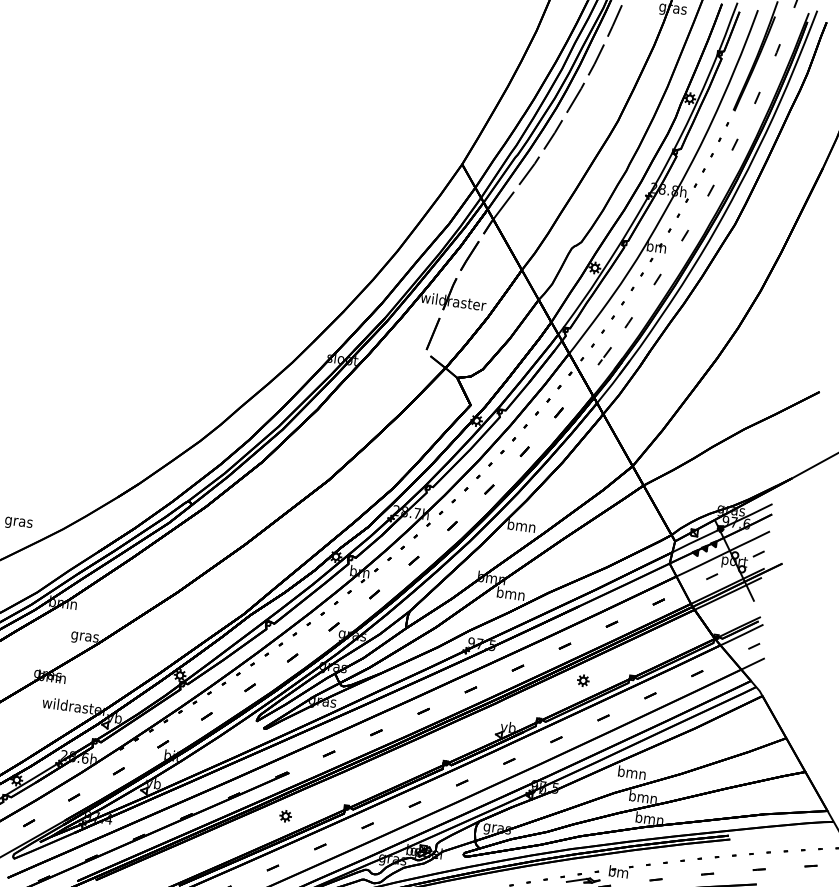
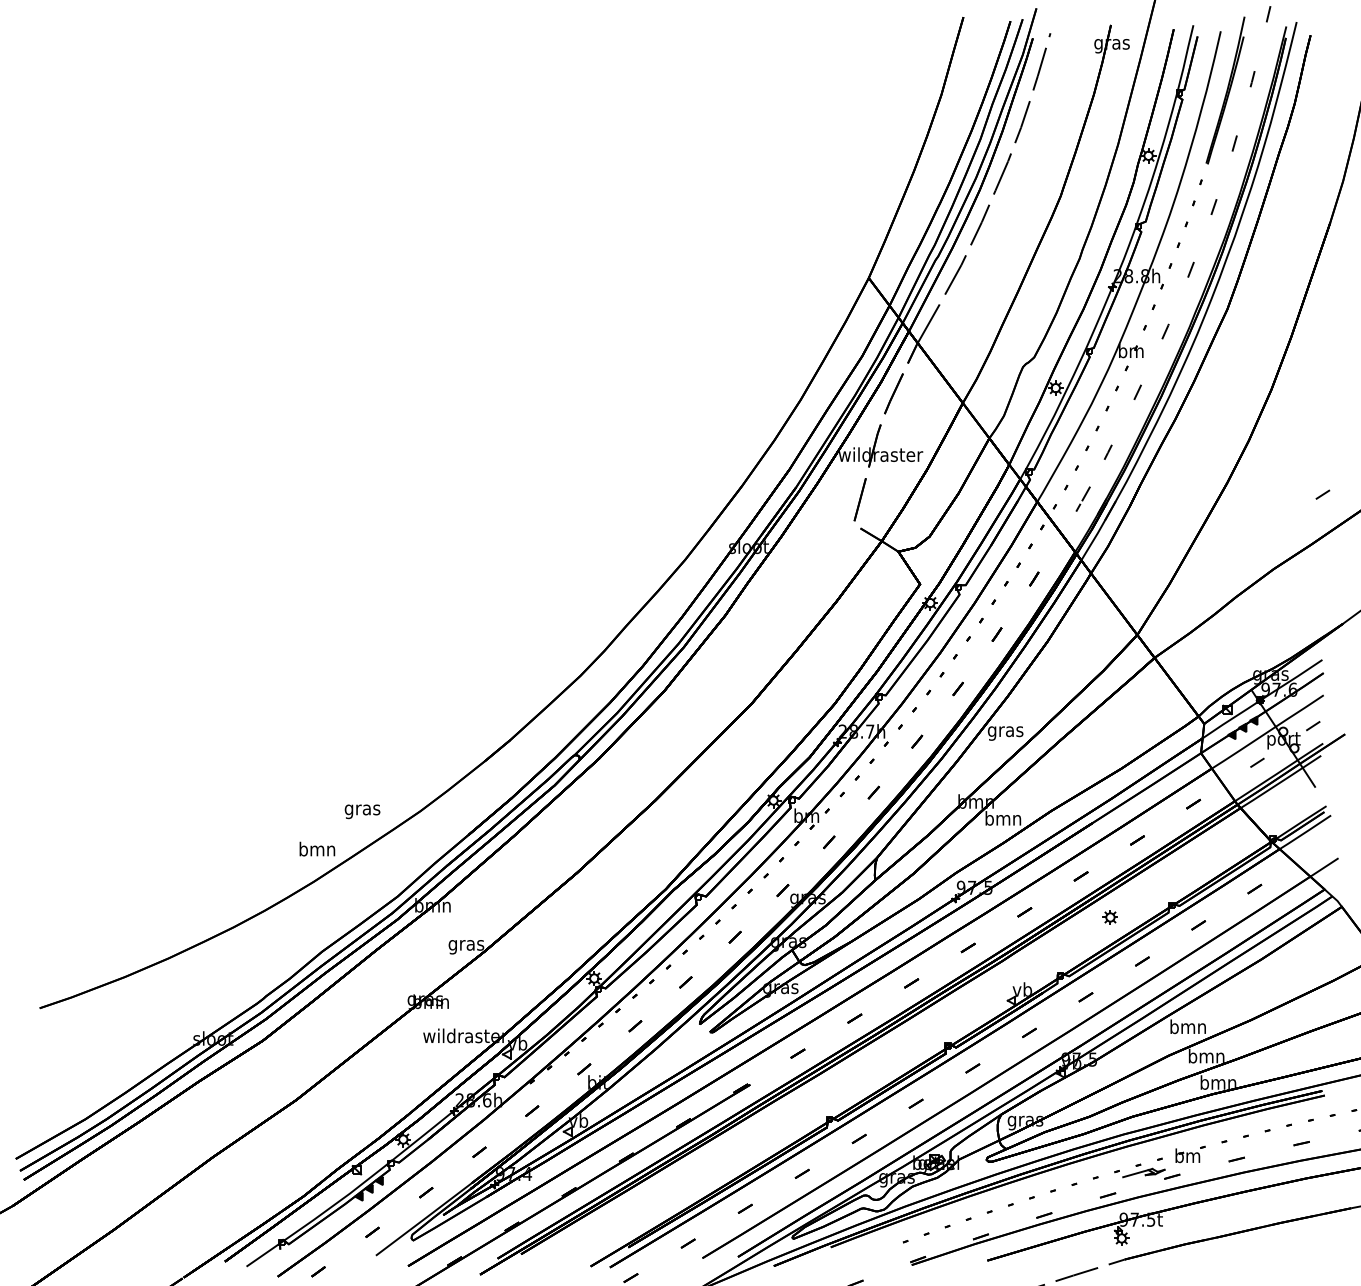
text: (521, 527) -> (1005, 731), bmn -> gras
line: (753, 646) -> (1322, 494), moved
part: (285, 816) -> (752, 1140), removed

